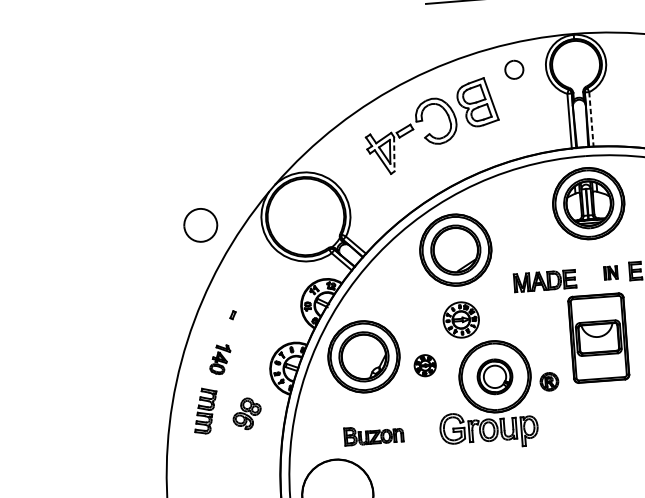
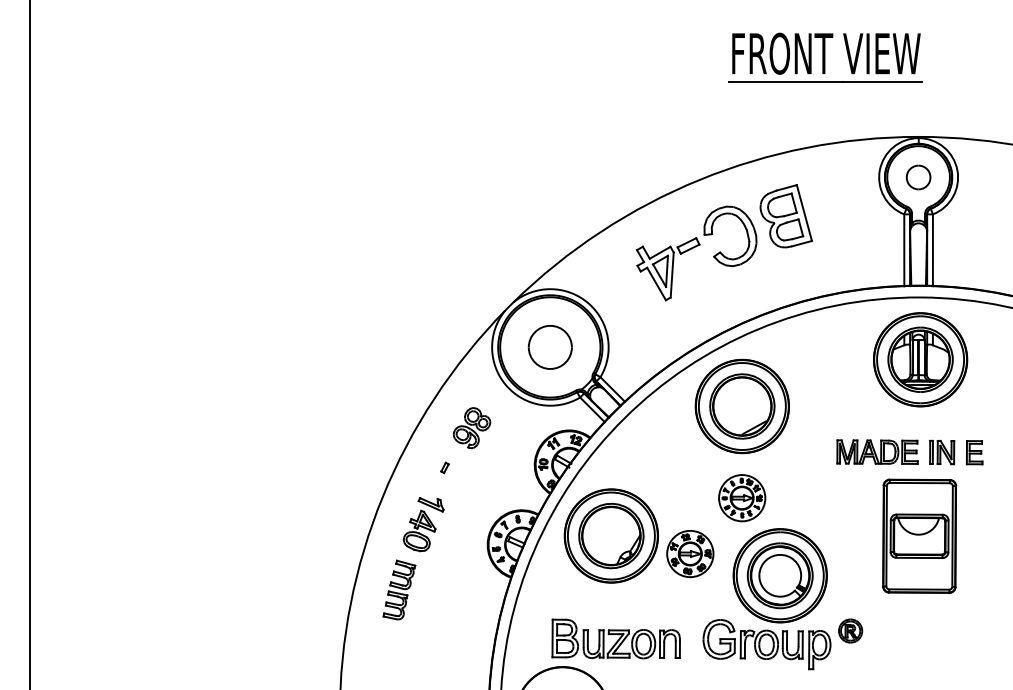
part: (514, 69) -> (918, 177), moved
line: (591, 119) -> (932, 250), dashed -> solid
line: (394, 154) -> (672, 275), dashed -> solid
part: (200, 225) -> (549, 347), moved
part: (611, 272) -> (942, 452), size x1.43
part: (545, 280) -> (877, 451), moved
part: (220, 359) -> (423, 524), size x1.43
part: (425, 365) -> (690, 553), size x1.67
part: (494, 376) -> (779, 575), size x1.43
part: (549, 381) -> (850, 630), moved
part: (246, 414) -> (471, 428), moved
part: (373, 434) -> (615, 638), size x1.67

